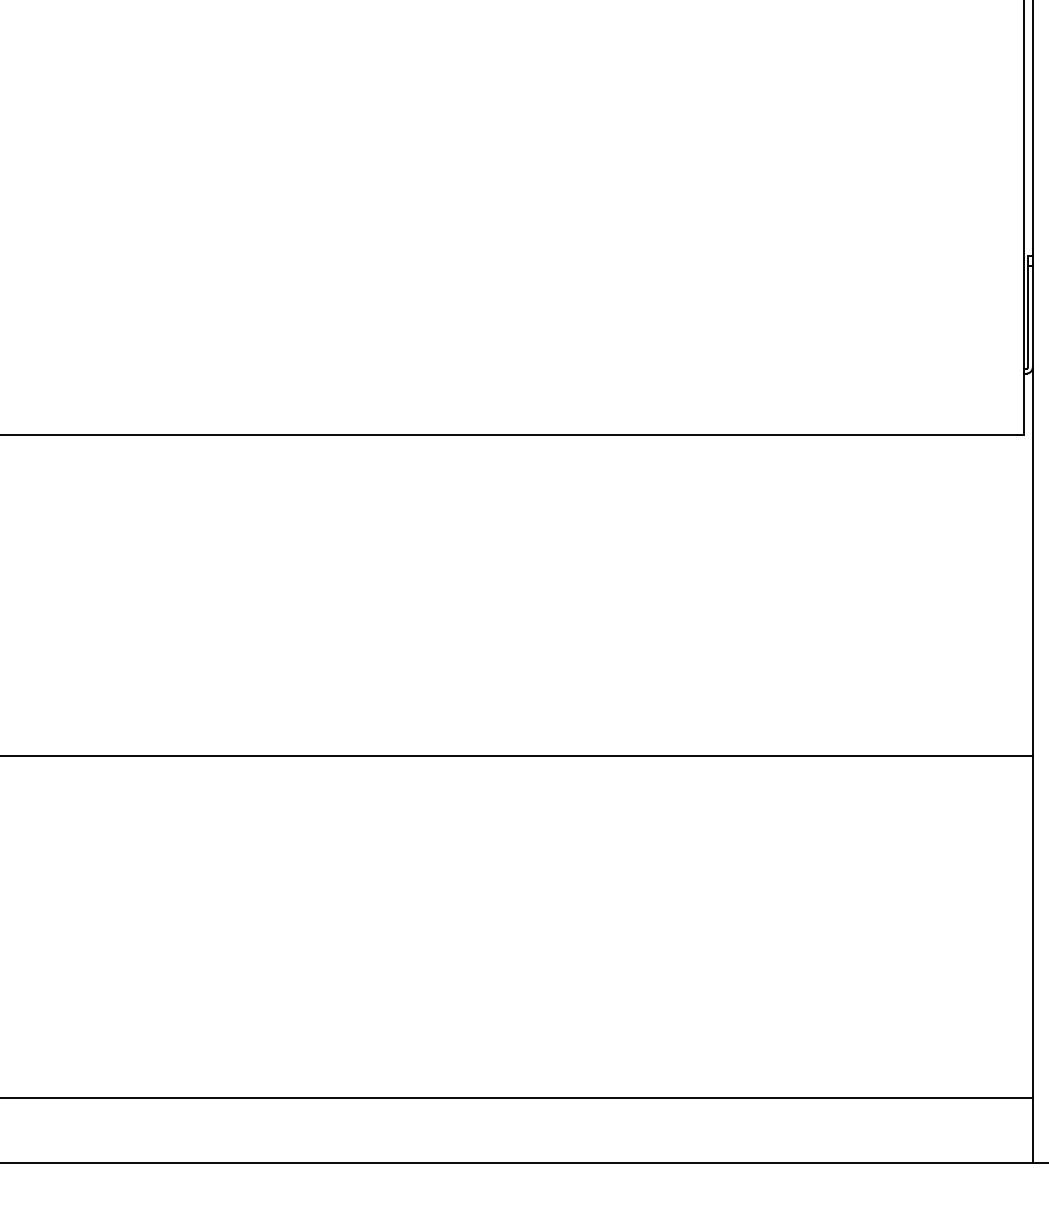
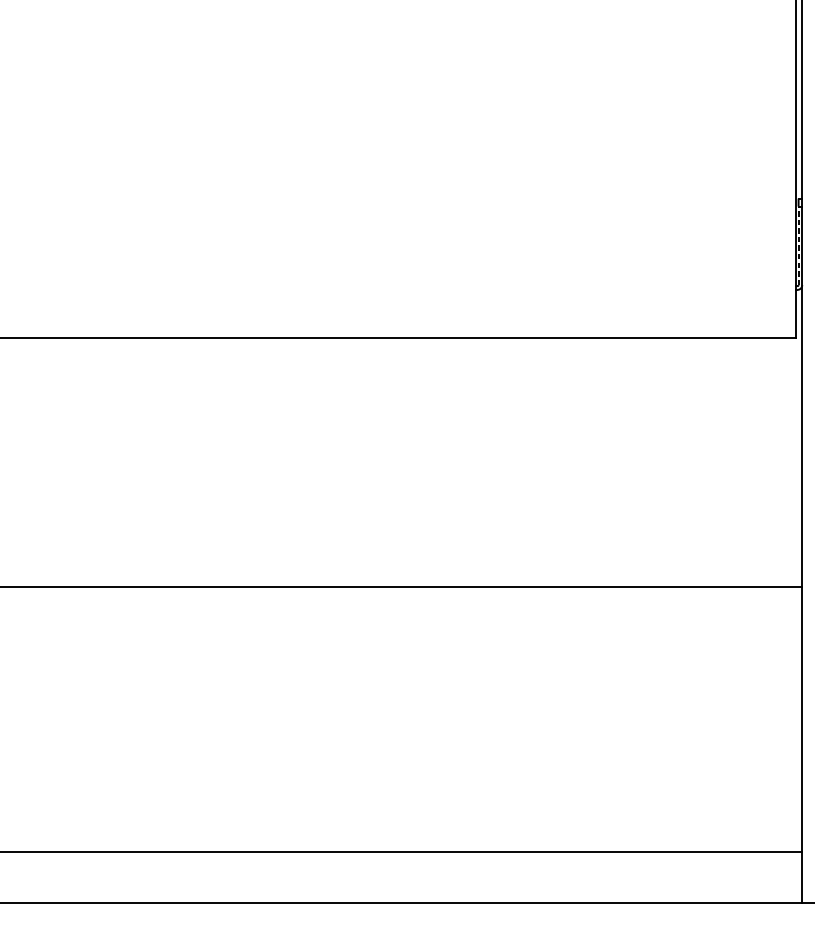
line: (1028, 316) -> (798, 245), solid -> dashed

